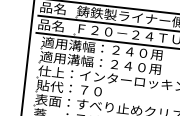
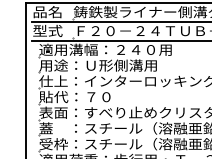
text: (51, 25) -> (47, 30), 品名 -> 型式
text: (100, 62) -> (105, 65), 適用溝幅：２４０用 -> 用途：Ｕ形側溝用

